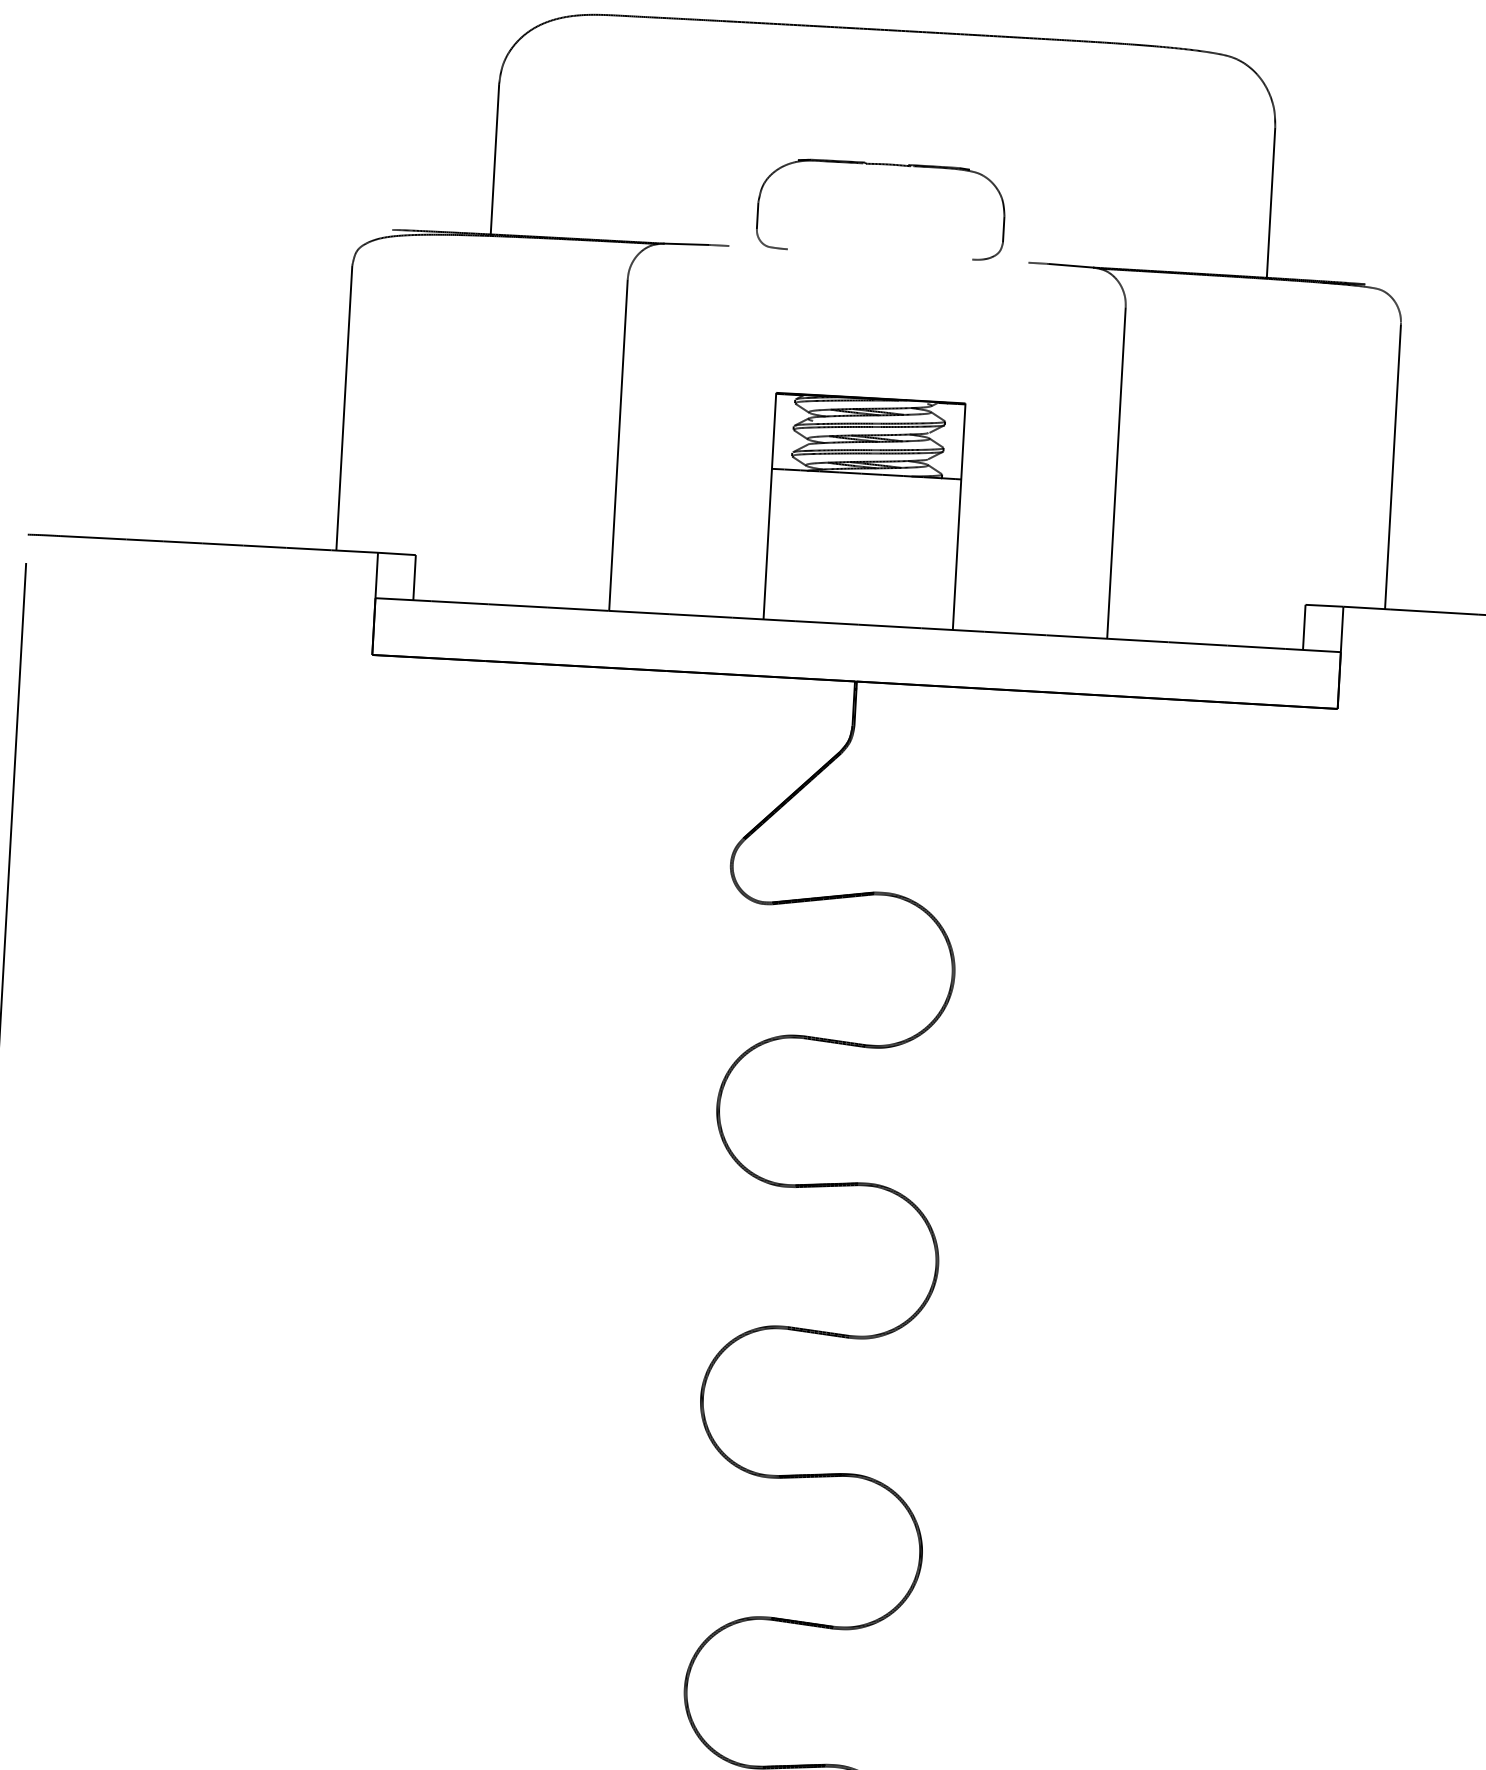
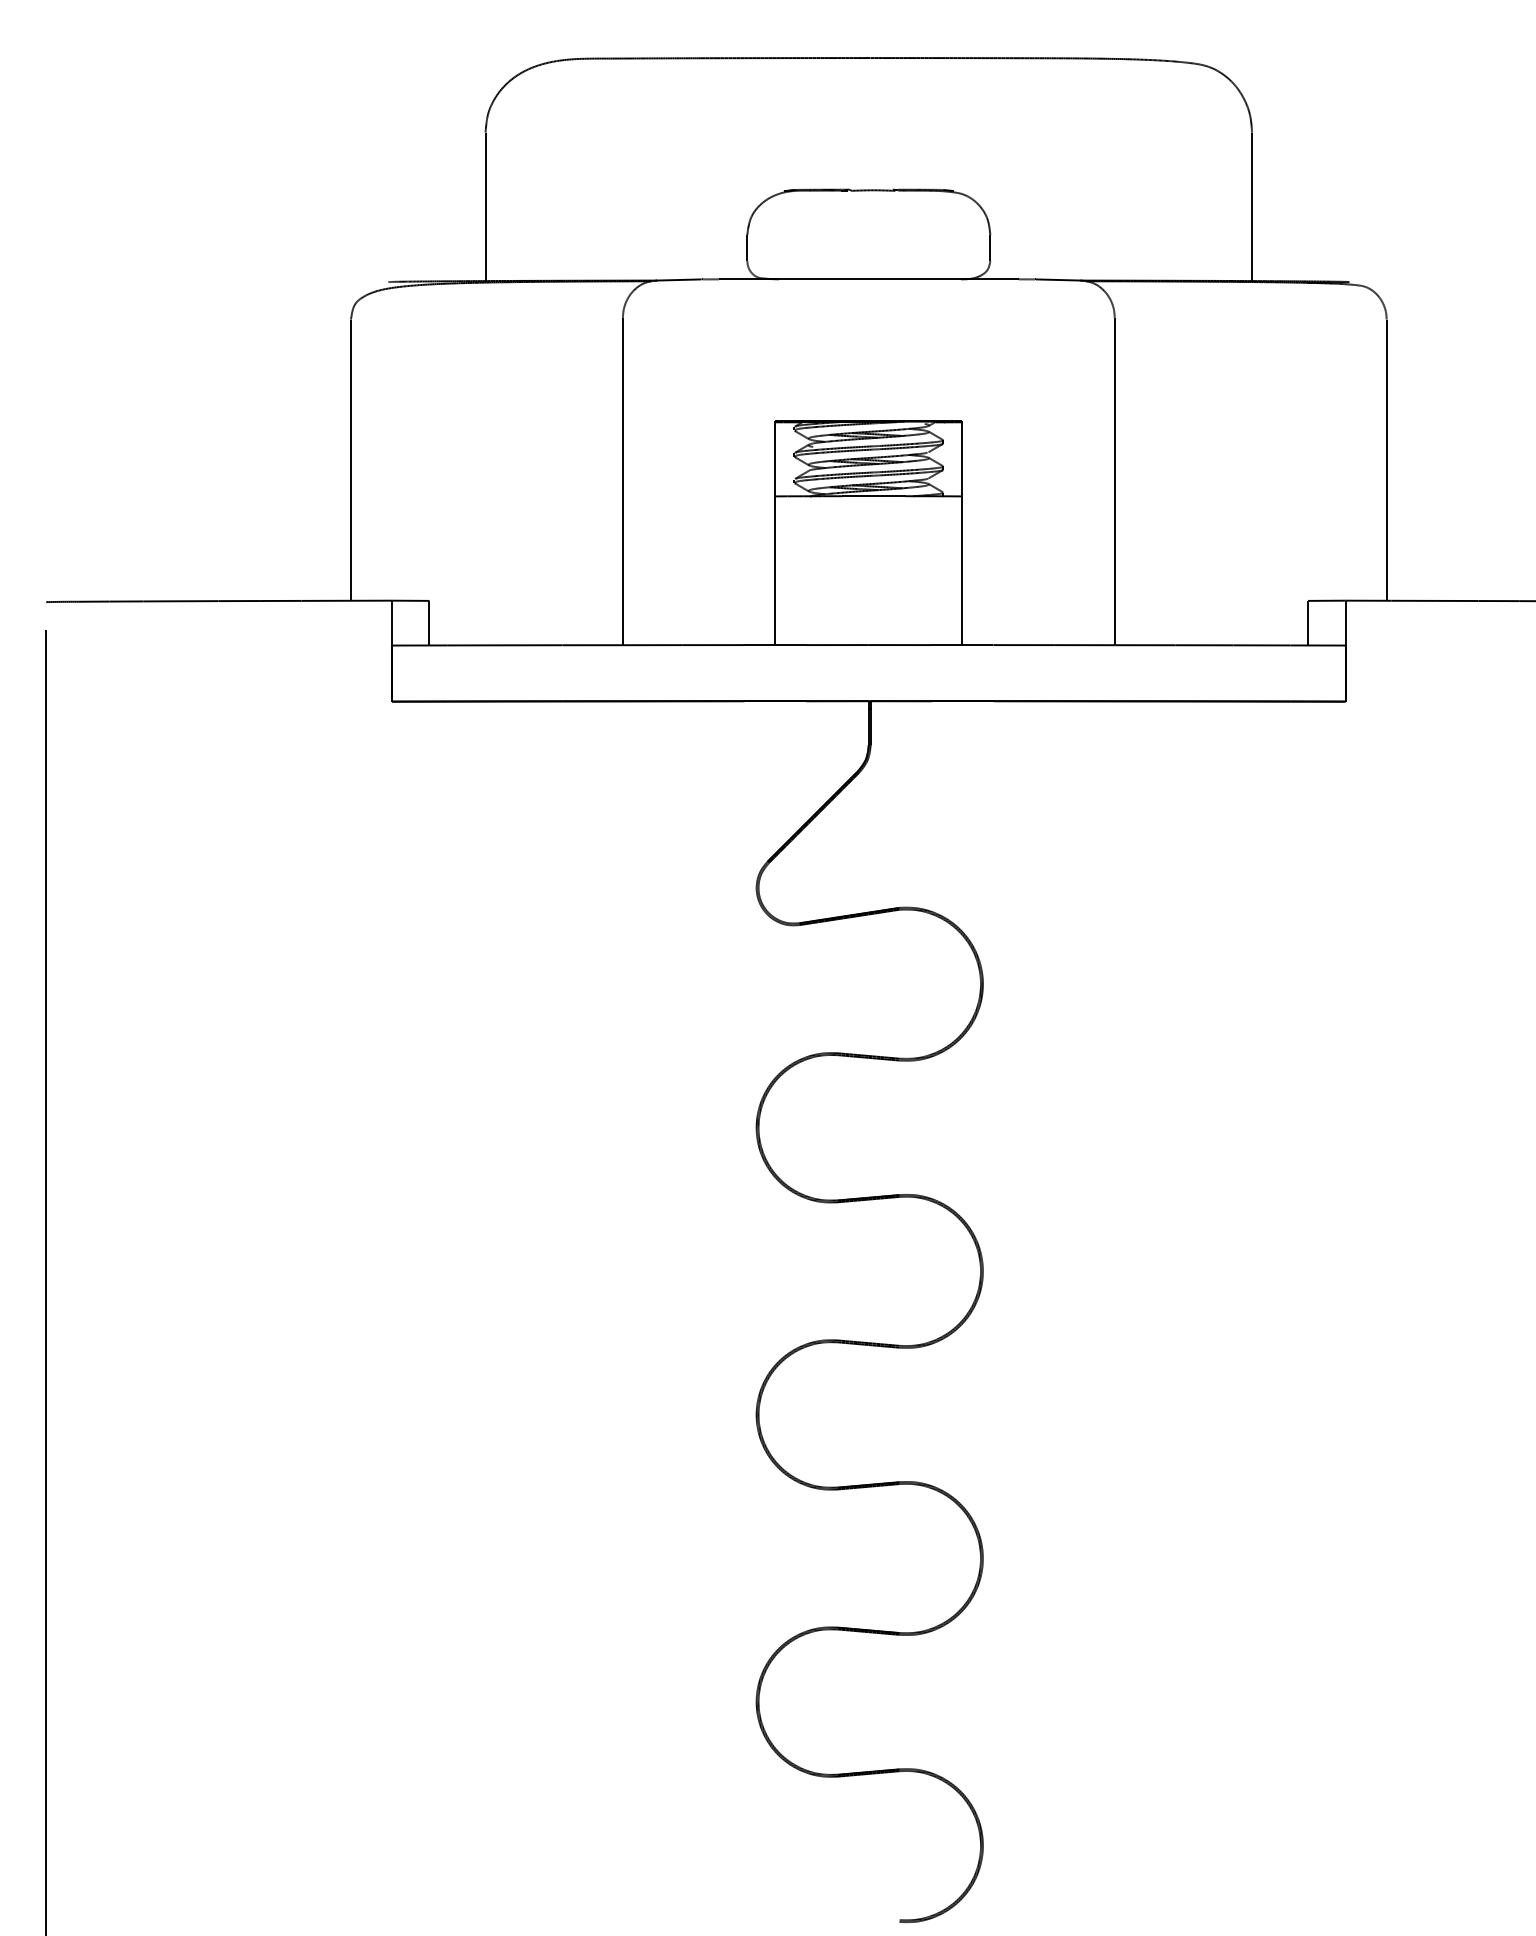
line: (878, 254) -> (868, 279), added

